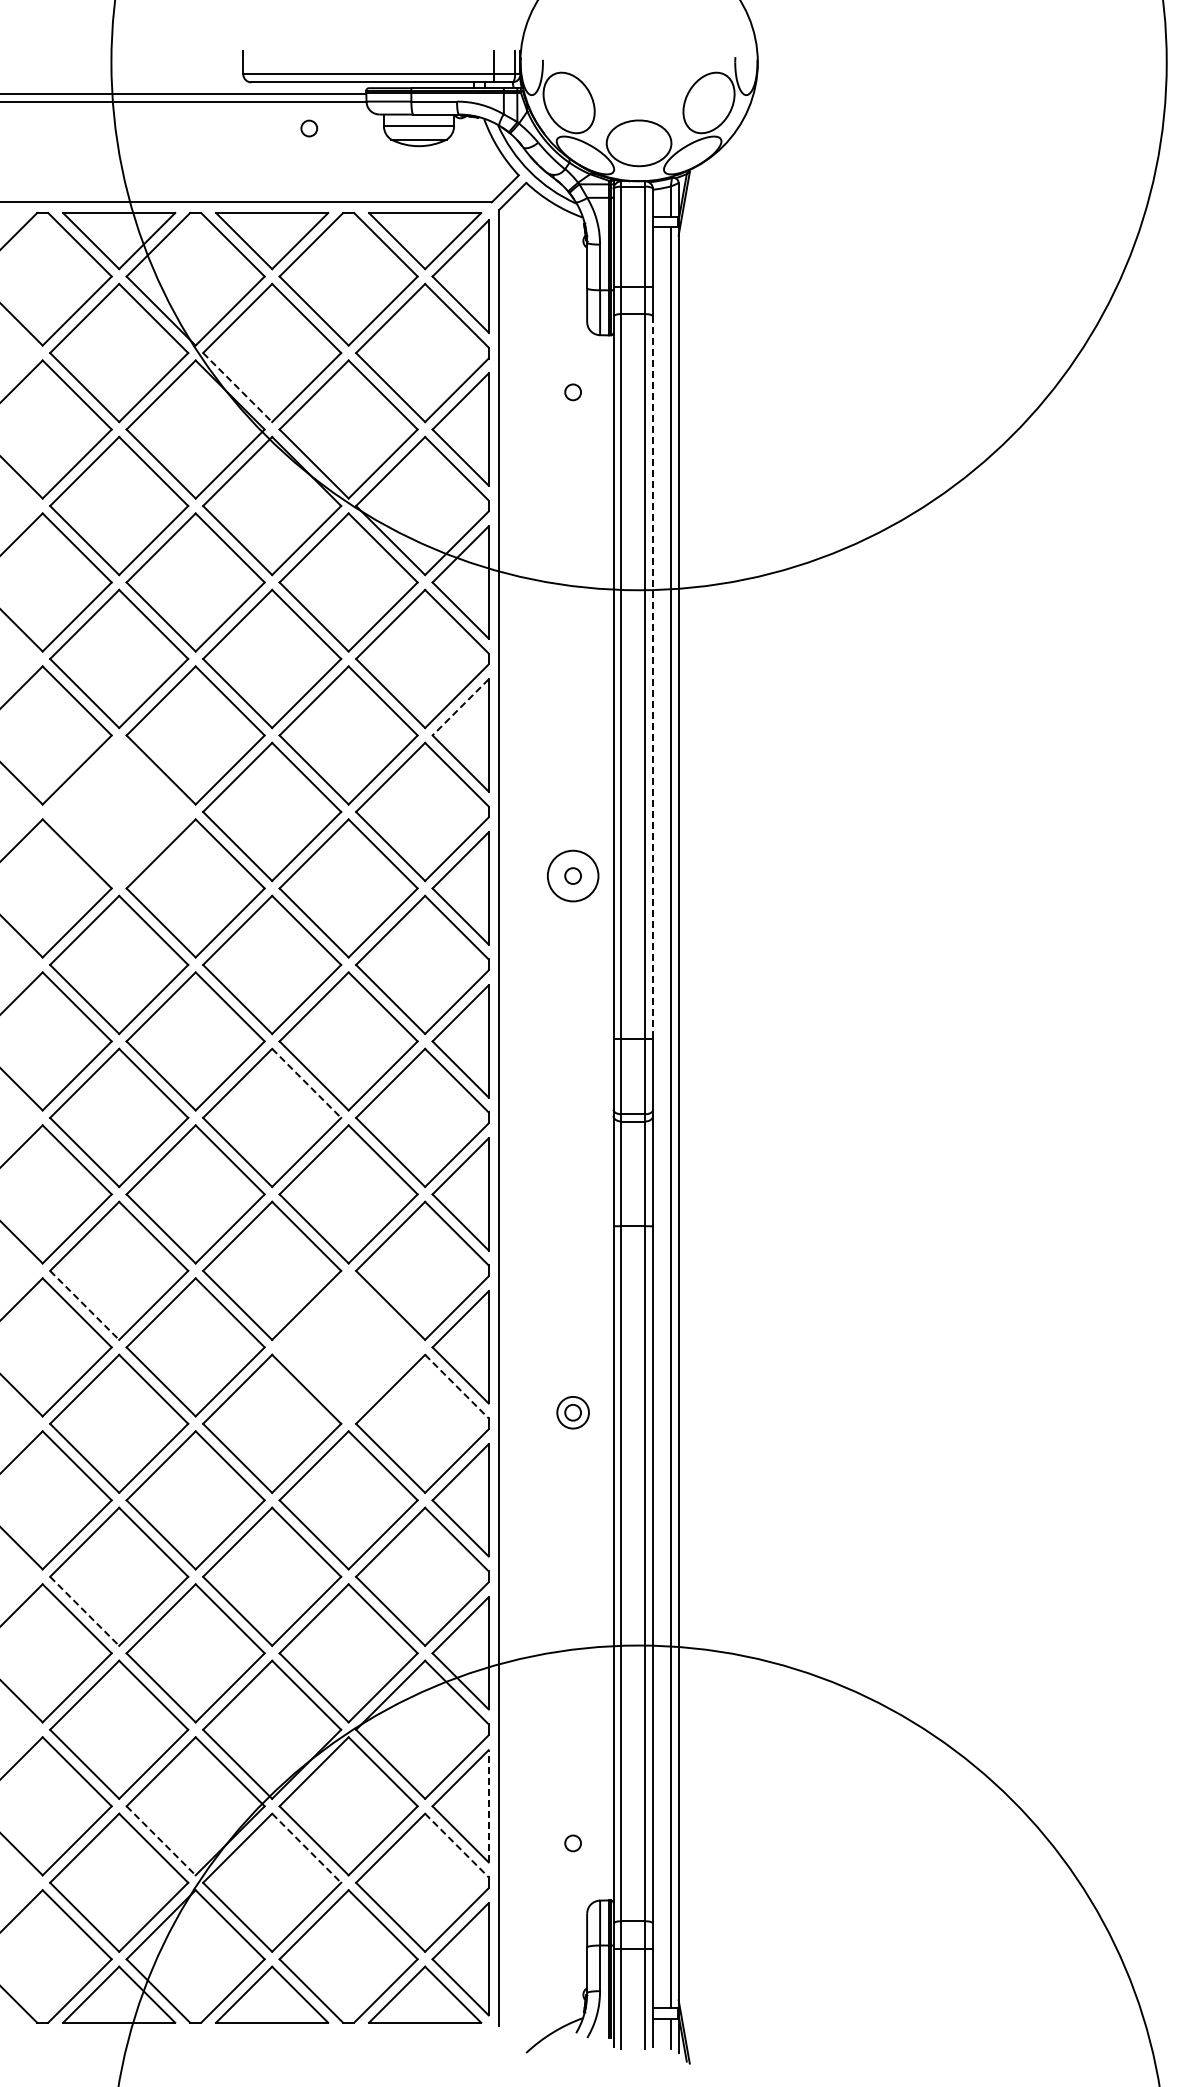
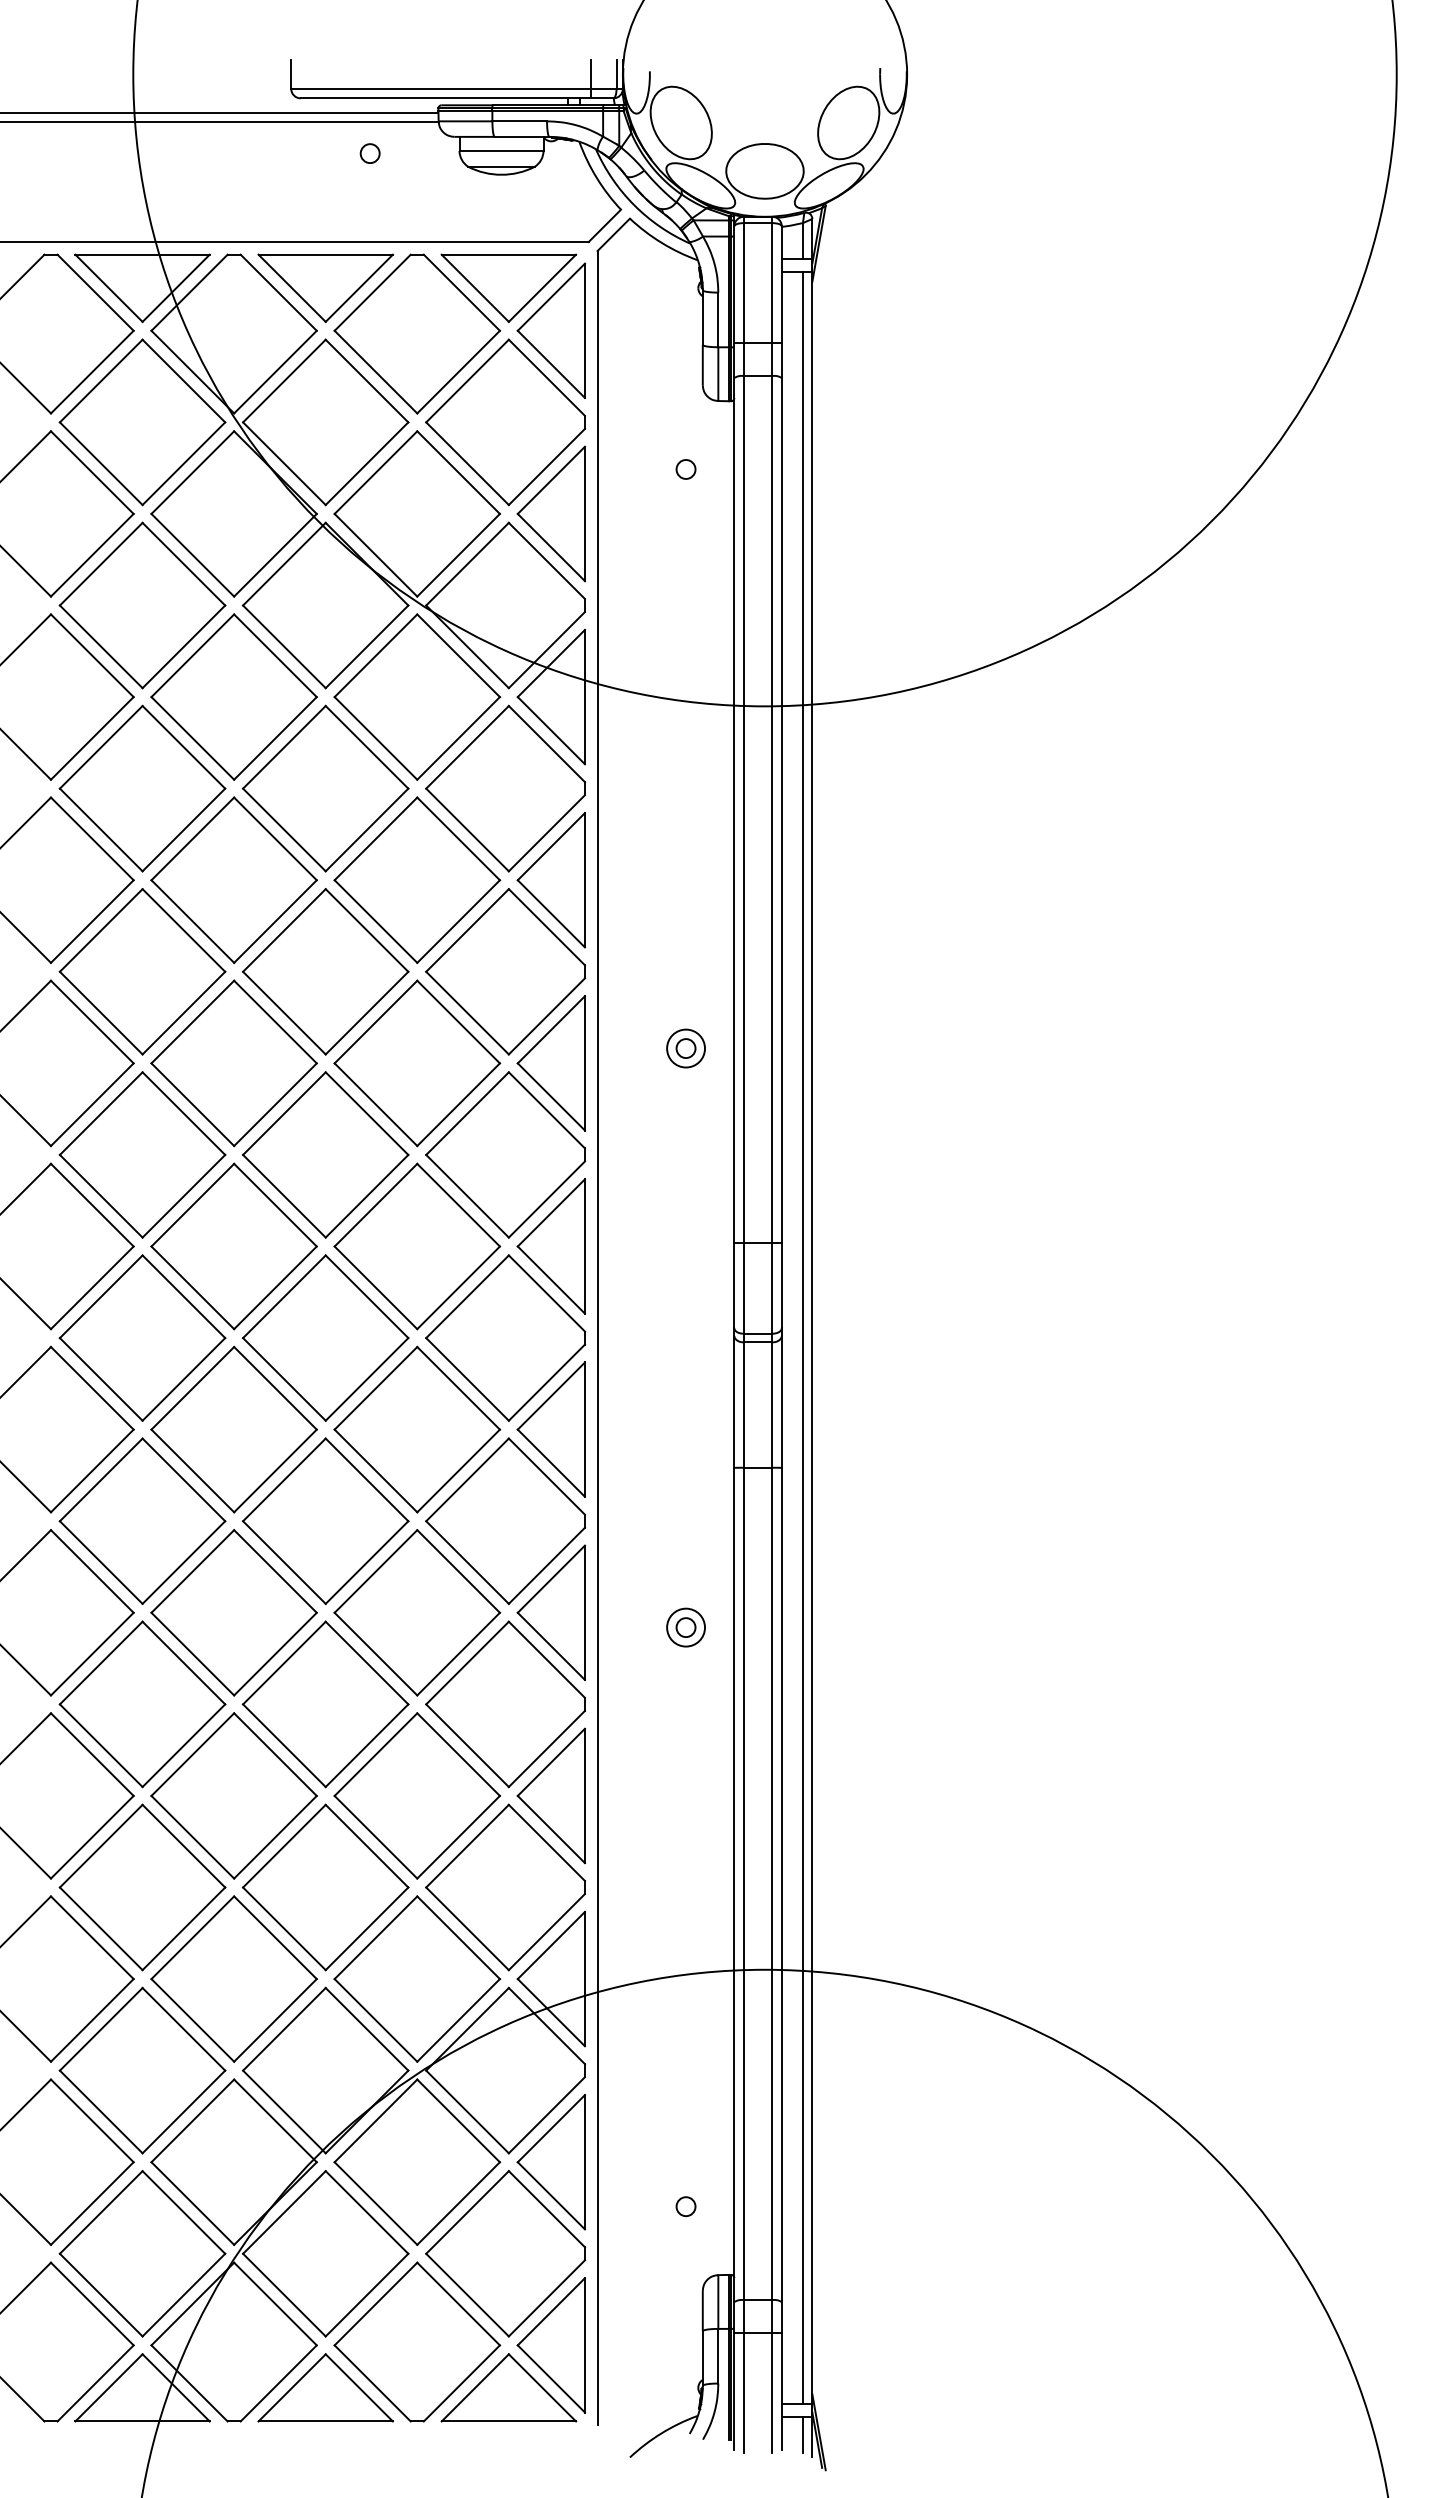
line: (237, 387) -> (284, 463), dashed -> solid
line: (653, 677) -> (782, 810), dashed -> solid
line: (460, 707) -> (551, 846), dashed -> solid
part: (119, 811) -> (142, 971), added
circle: (572, 875) -> (685, 1047), size x0.62
line: (306, 1083) -> (366, 1296), dashed -> solid
line: (84, 1305) -> (101, 1562), dashed -> solid
part: (348, 1347) -> (417, 1612), added
line: (456, 1386) -> (546, 1659), dashed -> solid
part: (572, 1412) -> (685, 1627), moved
line: (84, 1611) -> (101, 1929), dashed -> solid
line: (488, 1805) -> (584, 2161), dashed -> solid
line: (161, 1840) -> (193, 2203), dashed -> solid
line: (456, 1845) -> (546, 2209), dashed -> solid
line: (306, 1848) -> (366, 2212), dashed -> solid

